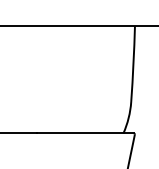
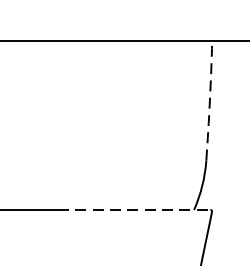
arc: (133, 64) -> (209, 101), solid -> dashed
line: (85, 133) -> (134, 210), solid -> dashed

